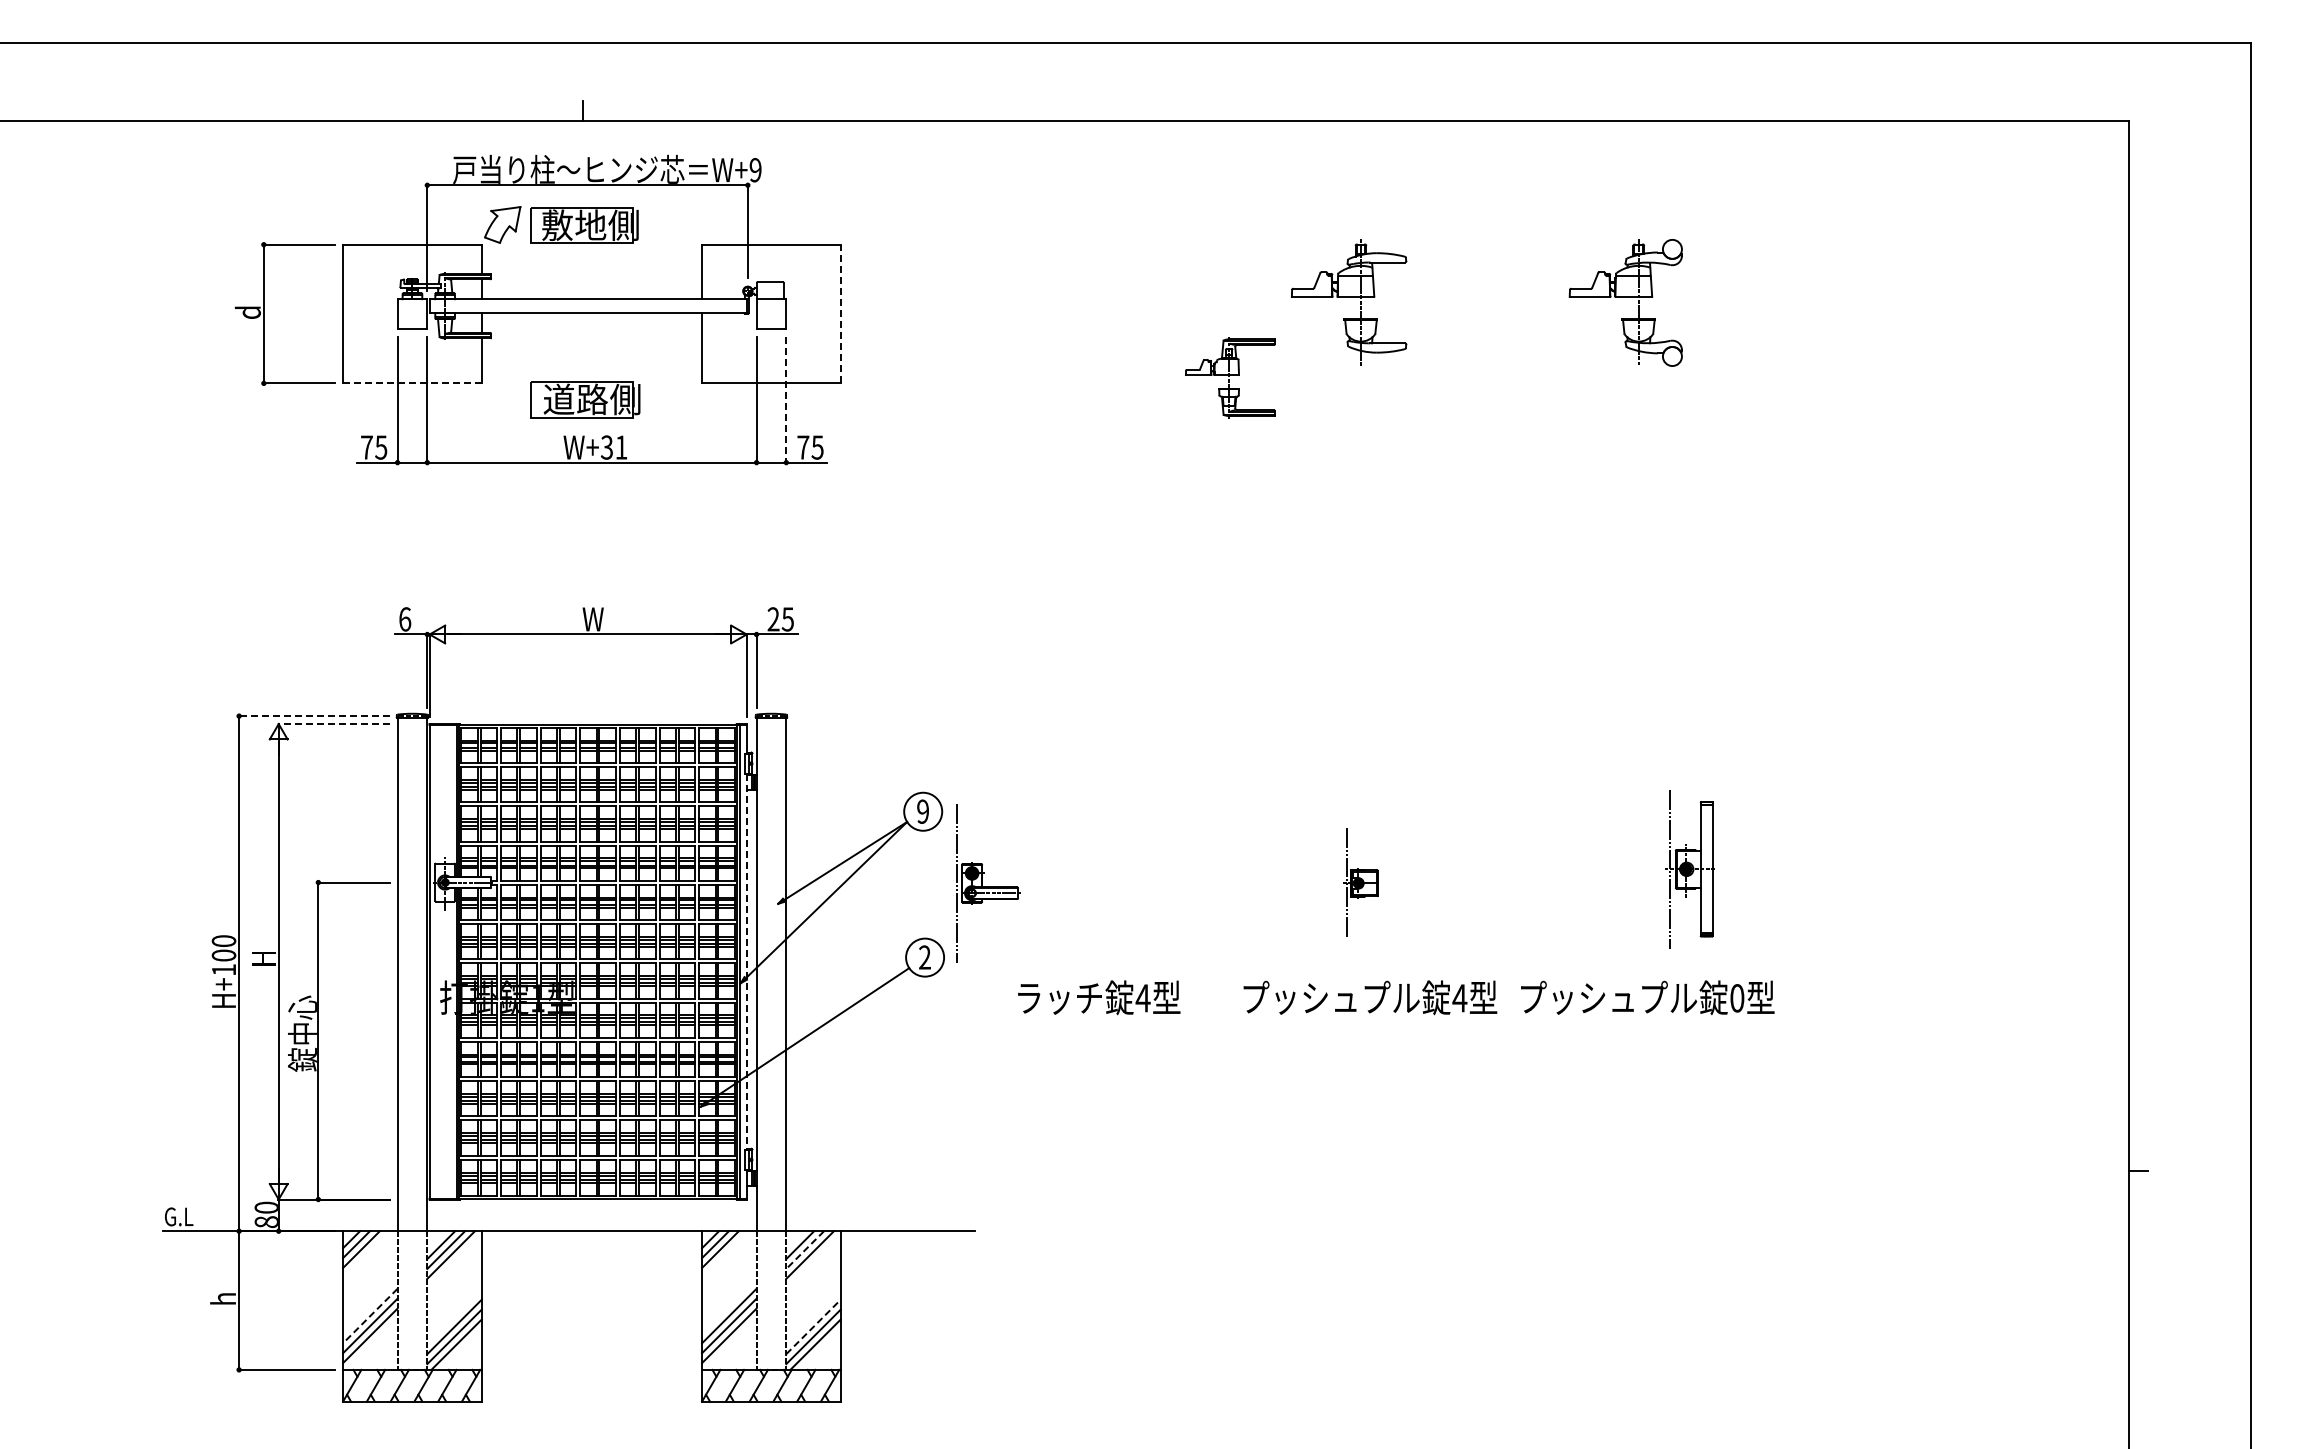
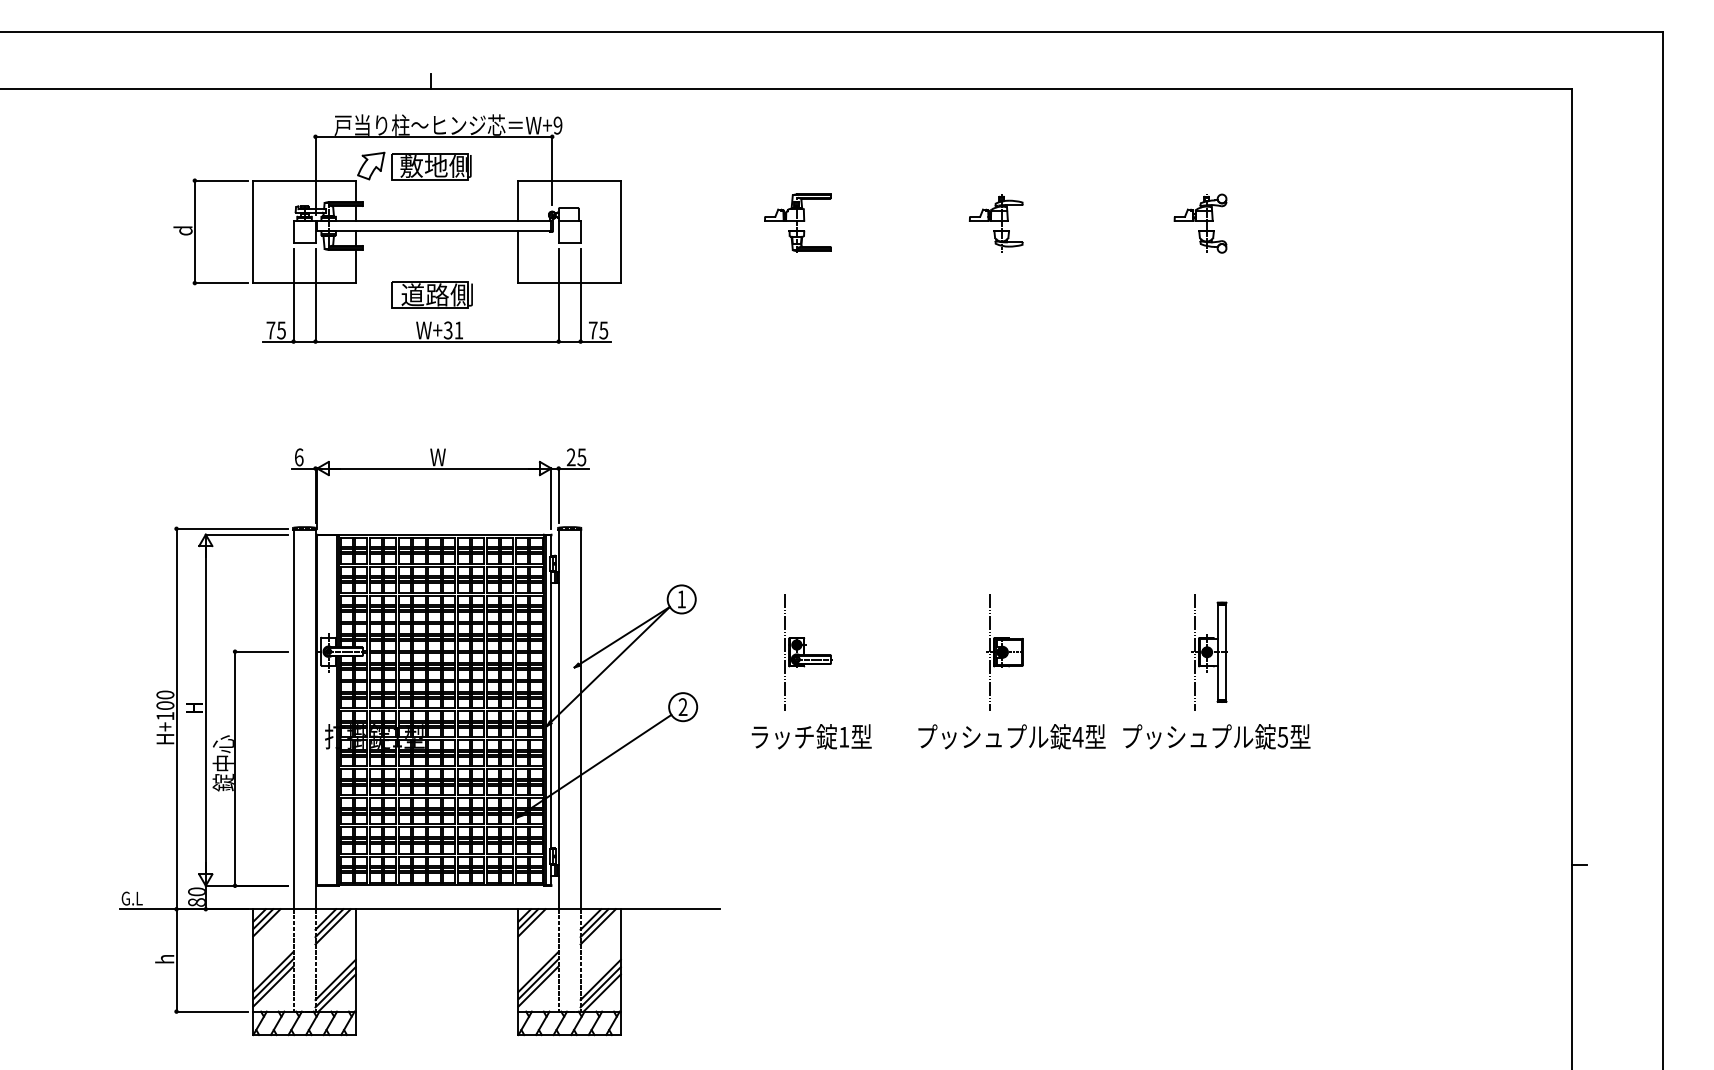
part: (1348, 302) -> (995, 223), size x0.62
part: (1625, 302) -> (1200, 223), size x0.62
line: (840, 313) -> (620, 231), dashed -> solid
part: (1230, 377) -> (797, 222), moved
line: (411, 383) -> (303, 283), dashed -> solid
line: (786, 400) -> (580, 295), dashed -> solid
line: (313, 716) -> (231, 529), dashed -> solid
line: (334, 724) -> (246, 535), dashed -> solid
text: (922, 811) -> (681, 599), 9 -> 1
part: (1689, 869) -> (1209, 652), moved
part: (988, 883) -> (808, 652), moved
part: (1360, 883) -> (1004, 652), size x1.43
line: (746, 962) -> (551, 710), dashed -> solid
text: (1142, 998) -> (843, 737), 4 -> 1
text: (1737, 998) -> (1283, 737), 0 -> 5
line: (805, 1250) -> (594, 923), dashed -> solid
line: (370, 1316) -> (273, 972), dashed -> solid
line: (813, 1326) -> (600, 979), dashed -> solid

